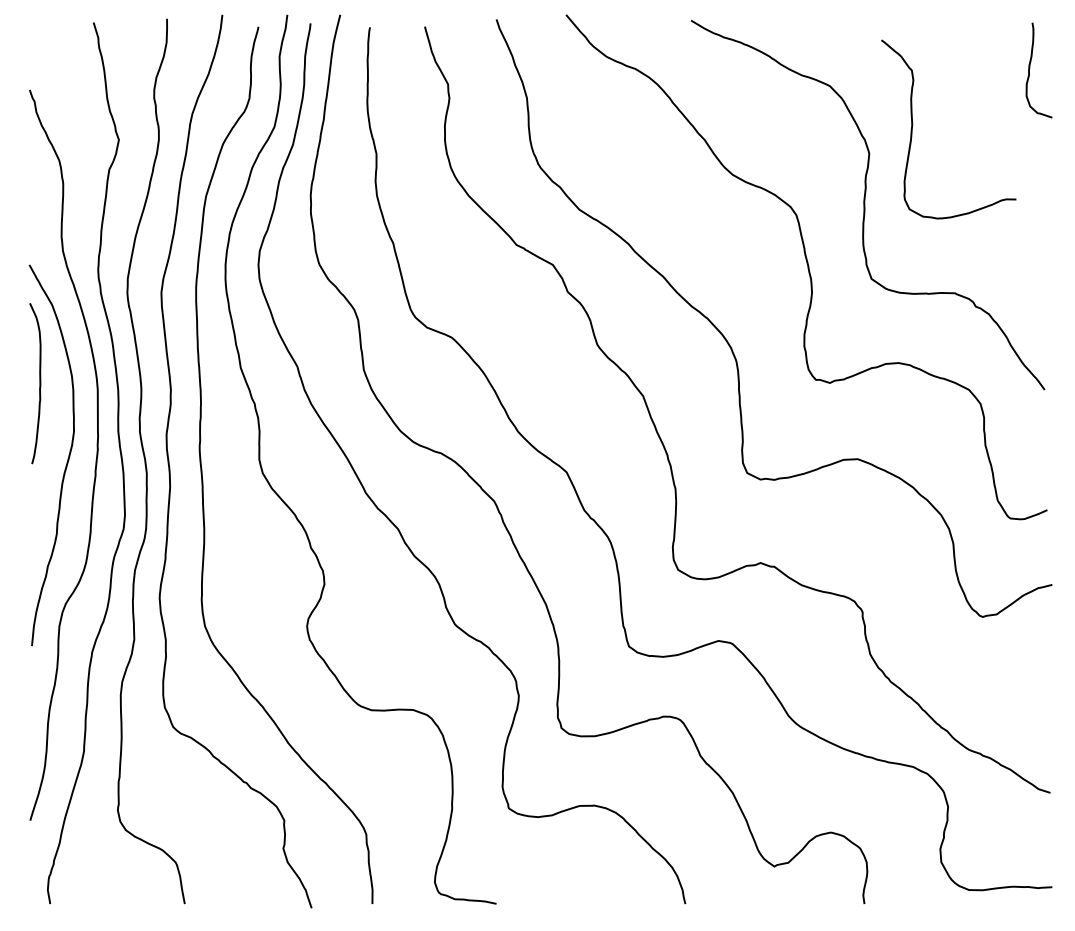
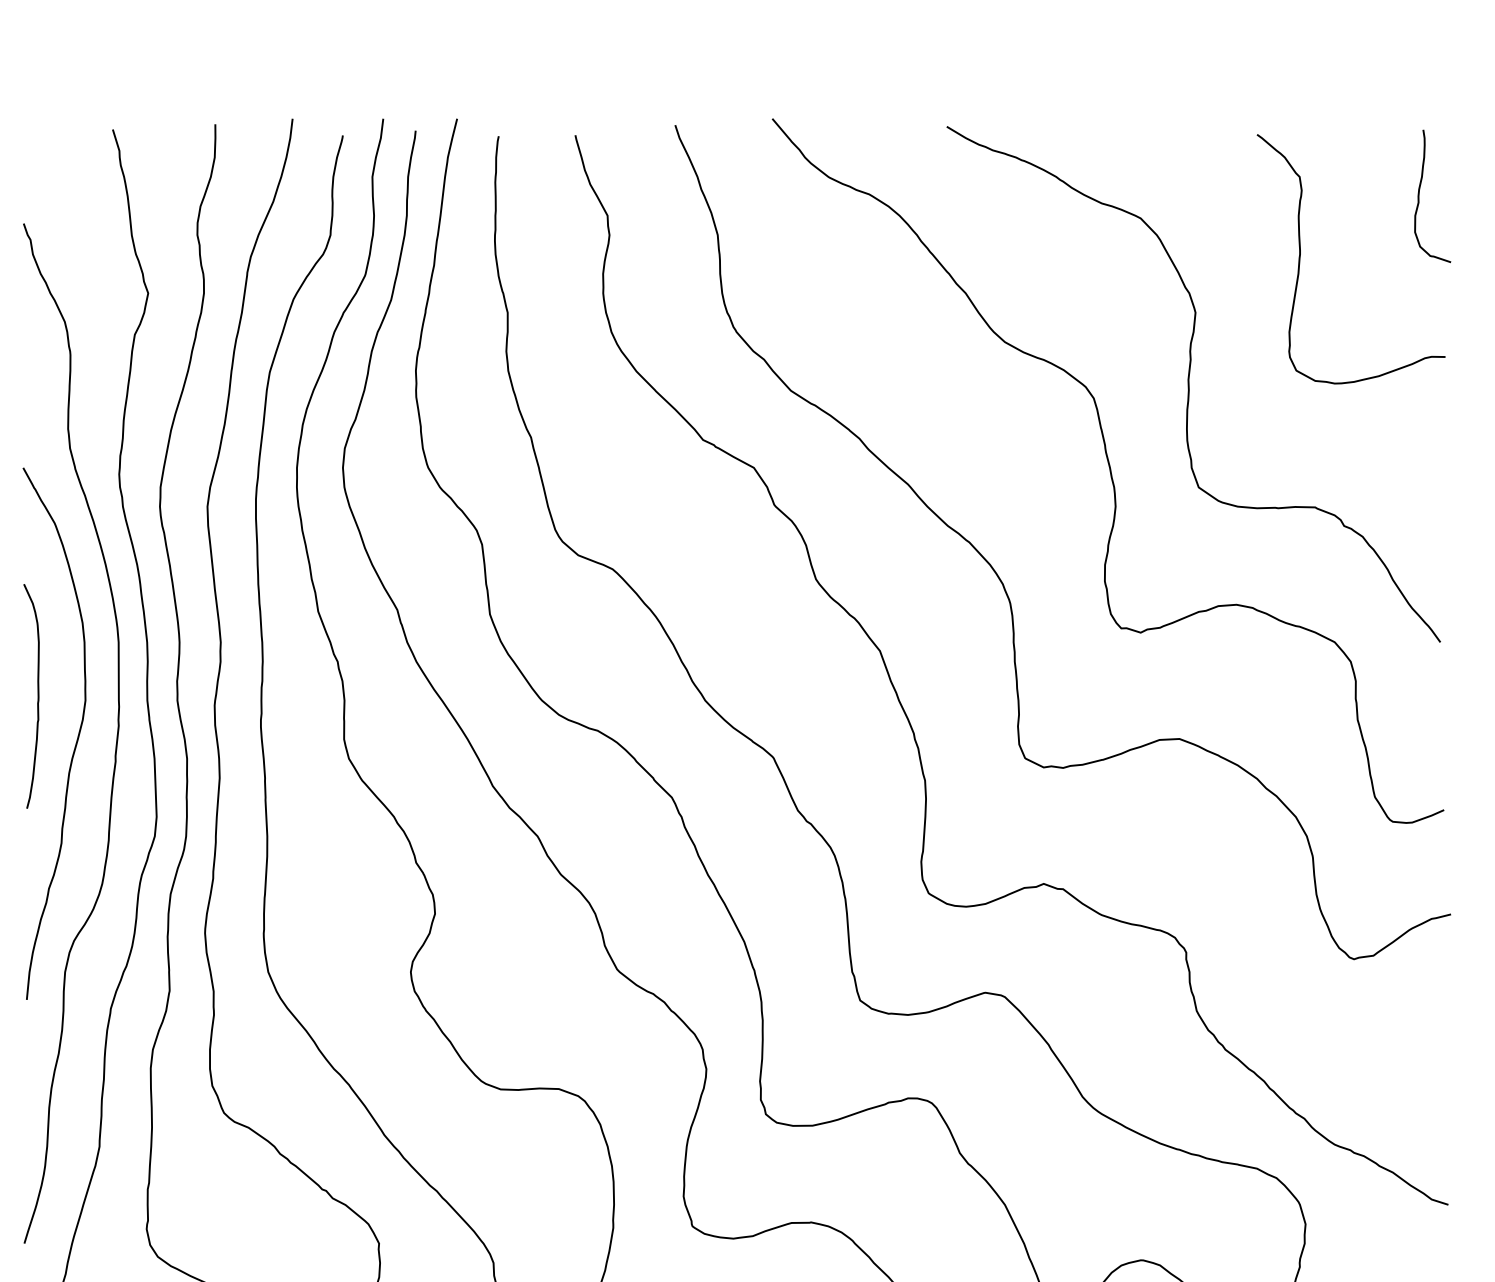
curve: (913, 125) -> (1301, 253), moved
curve: (39, 383) -> (37, 696), moved

